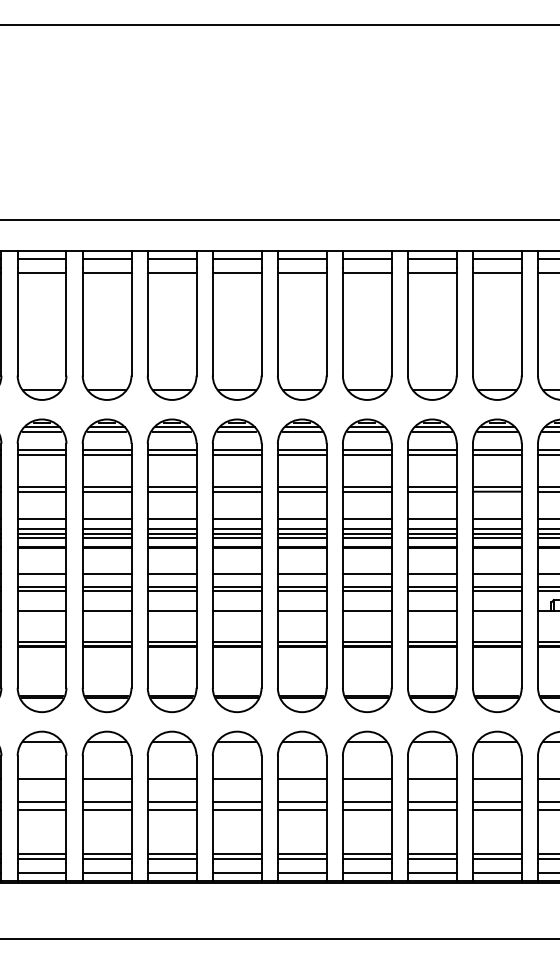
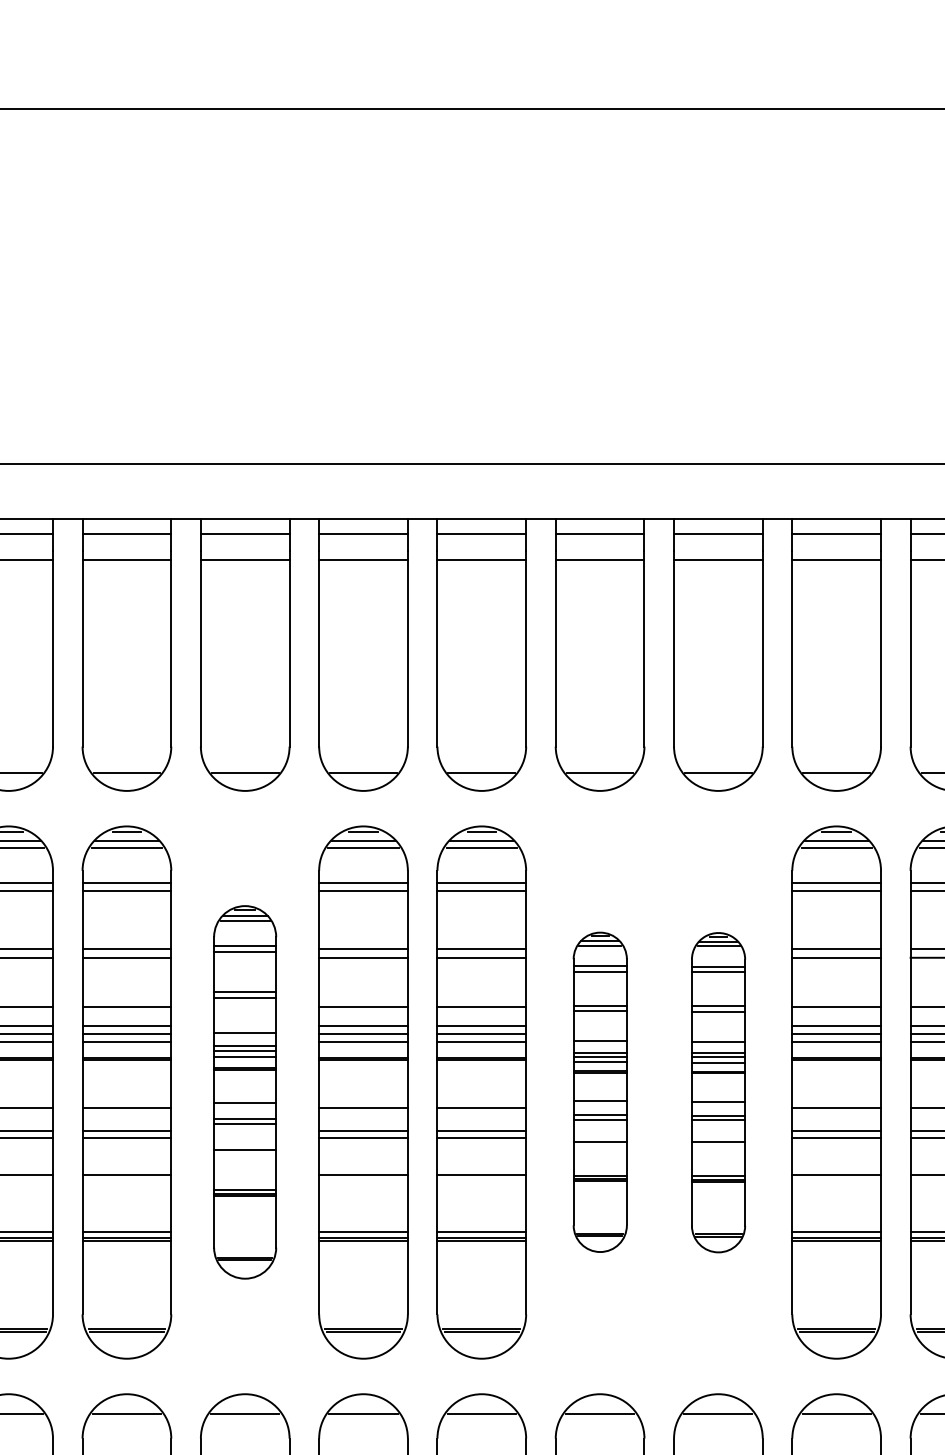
part: (106, 565) -> (244, 1091), size x0.7
part: (302, 565) -> (600, 1091), size x0.6
part: (367, 565) -> (718, 1091), size x0.6

